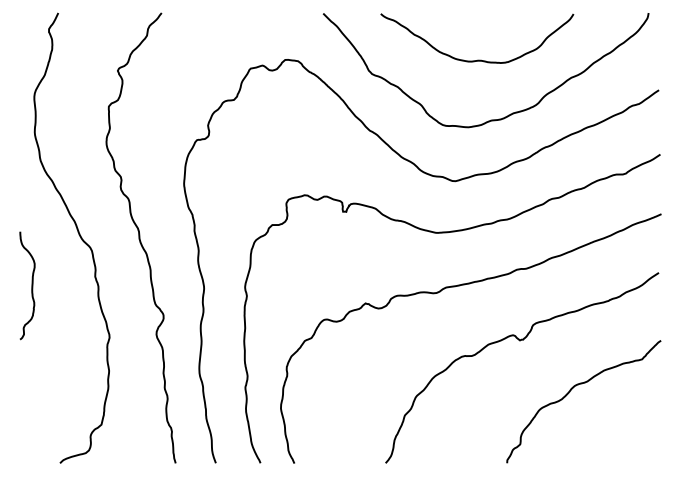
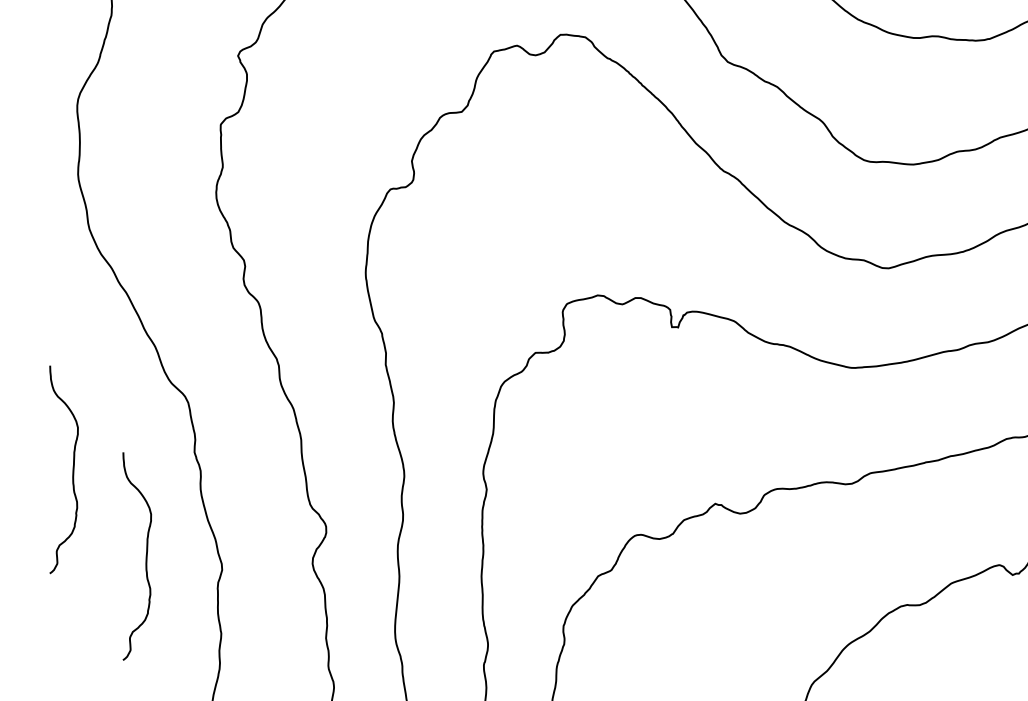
curve: (69, 330) -> (144, 555), added

